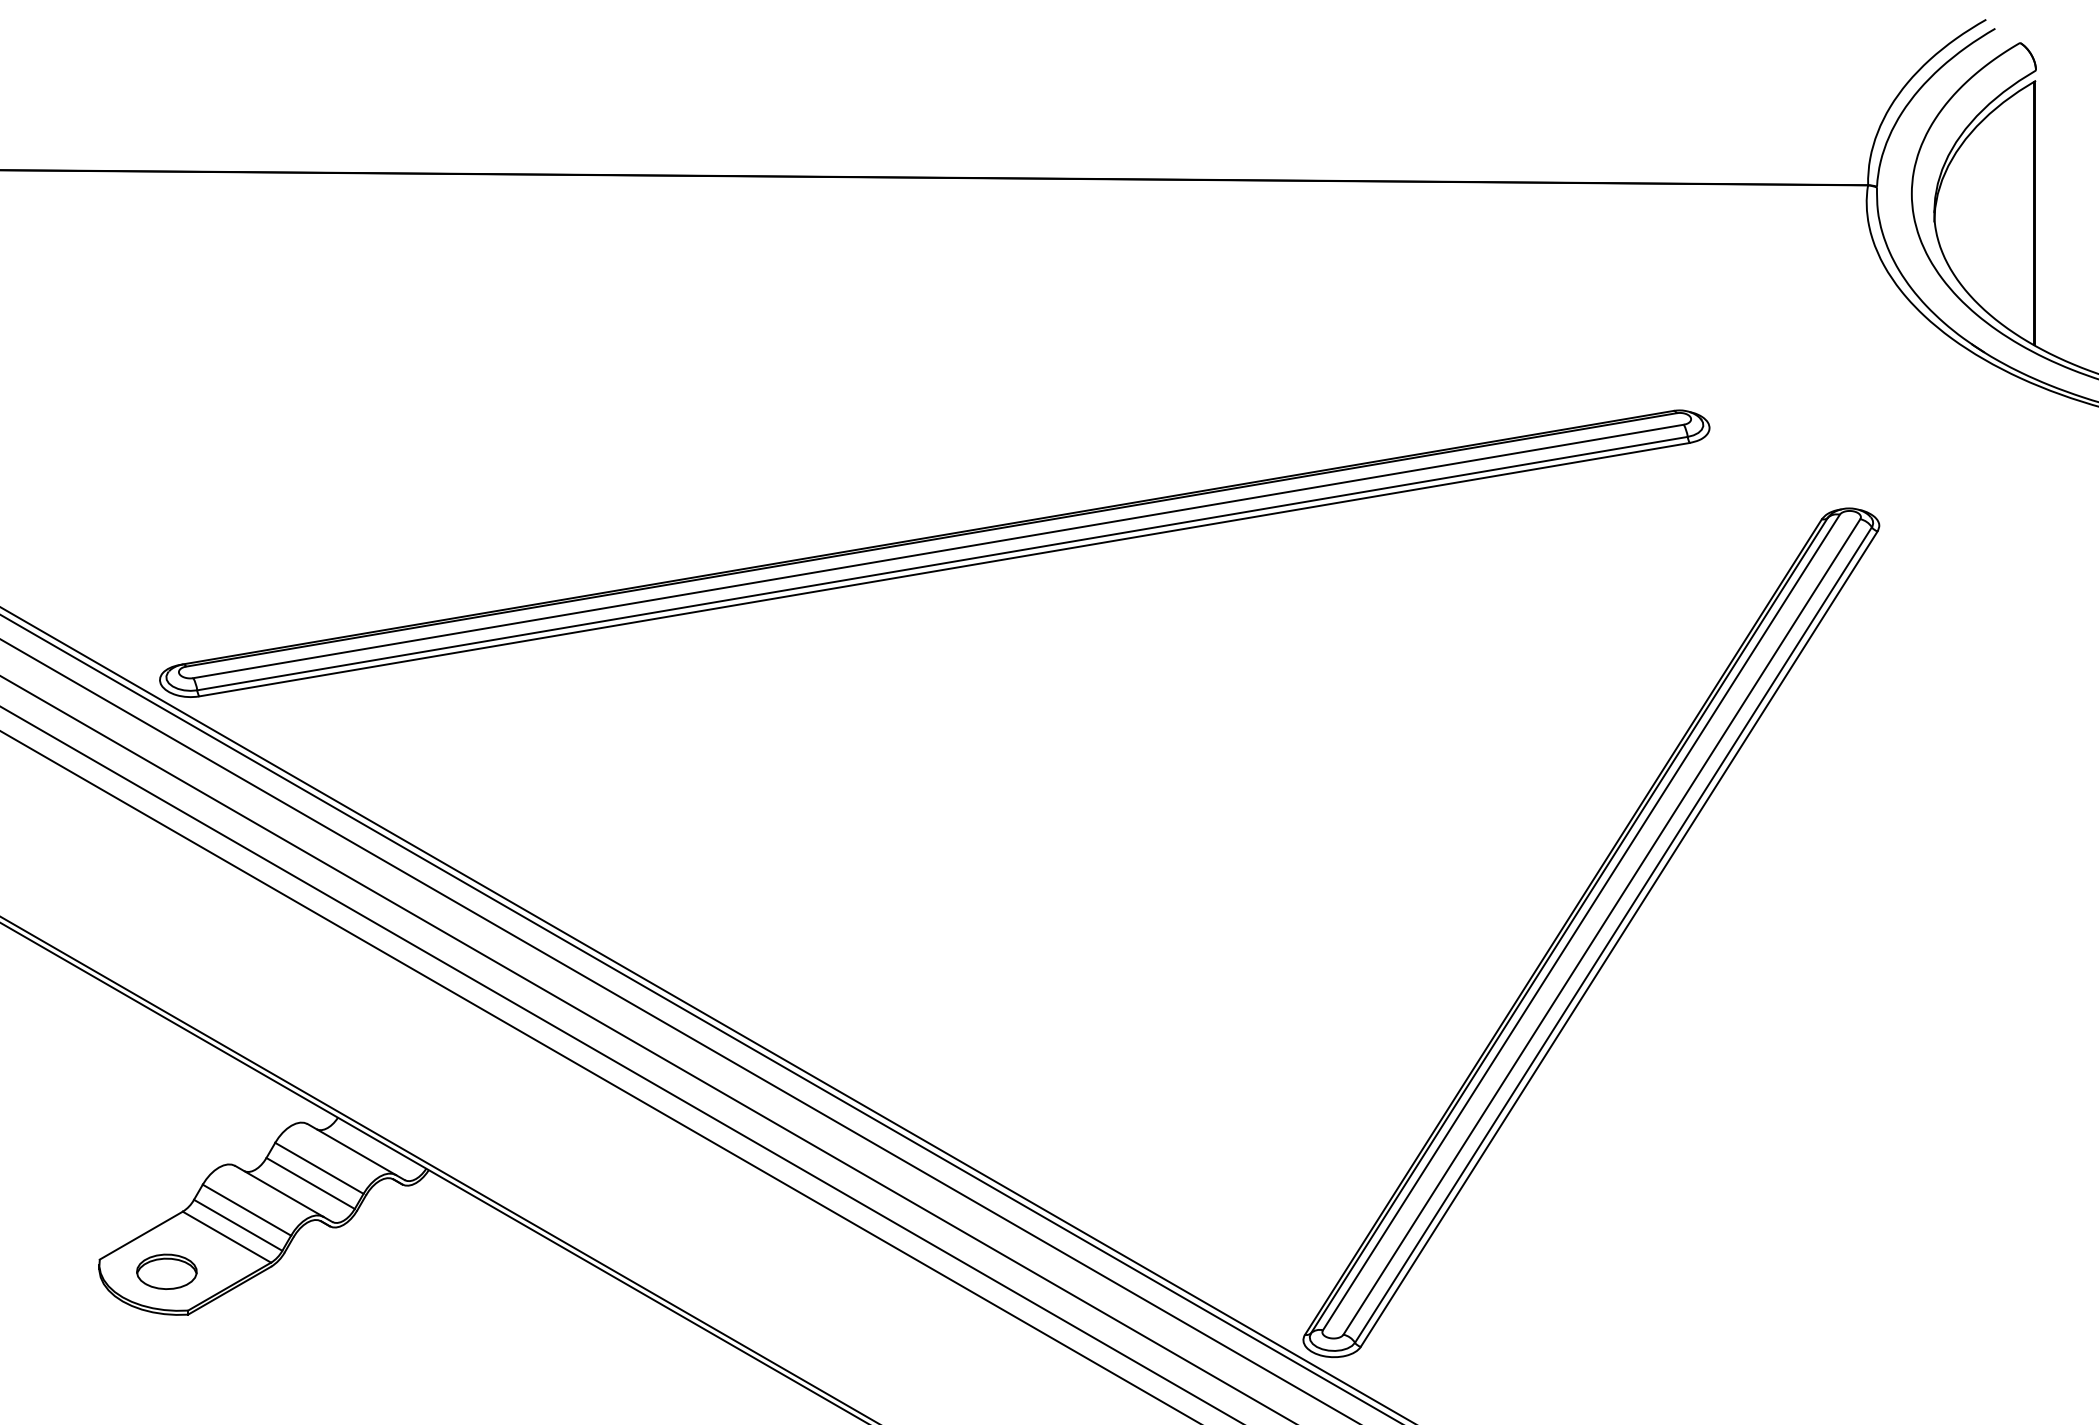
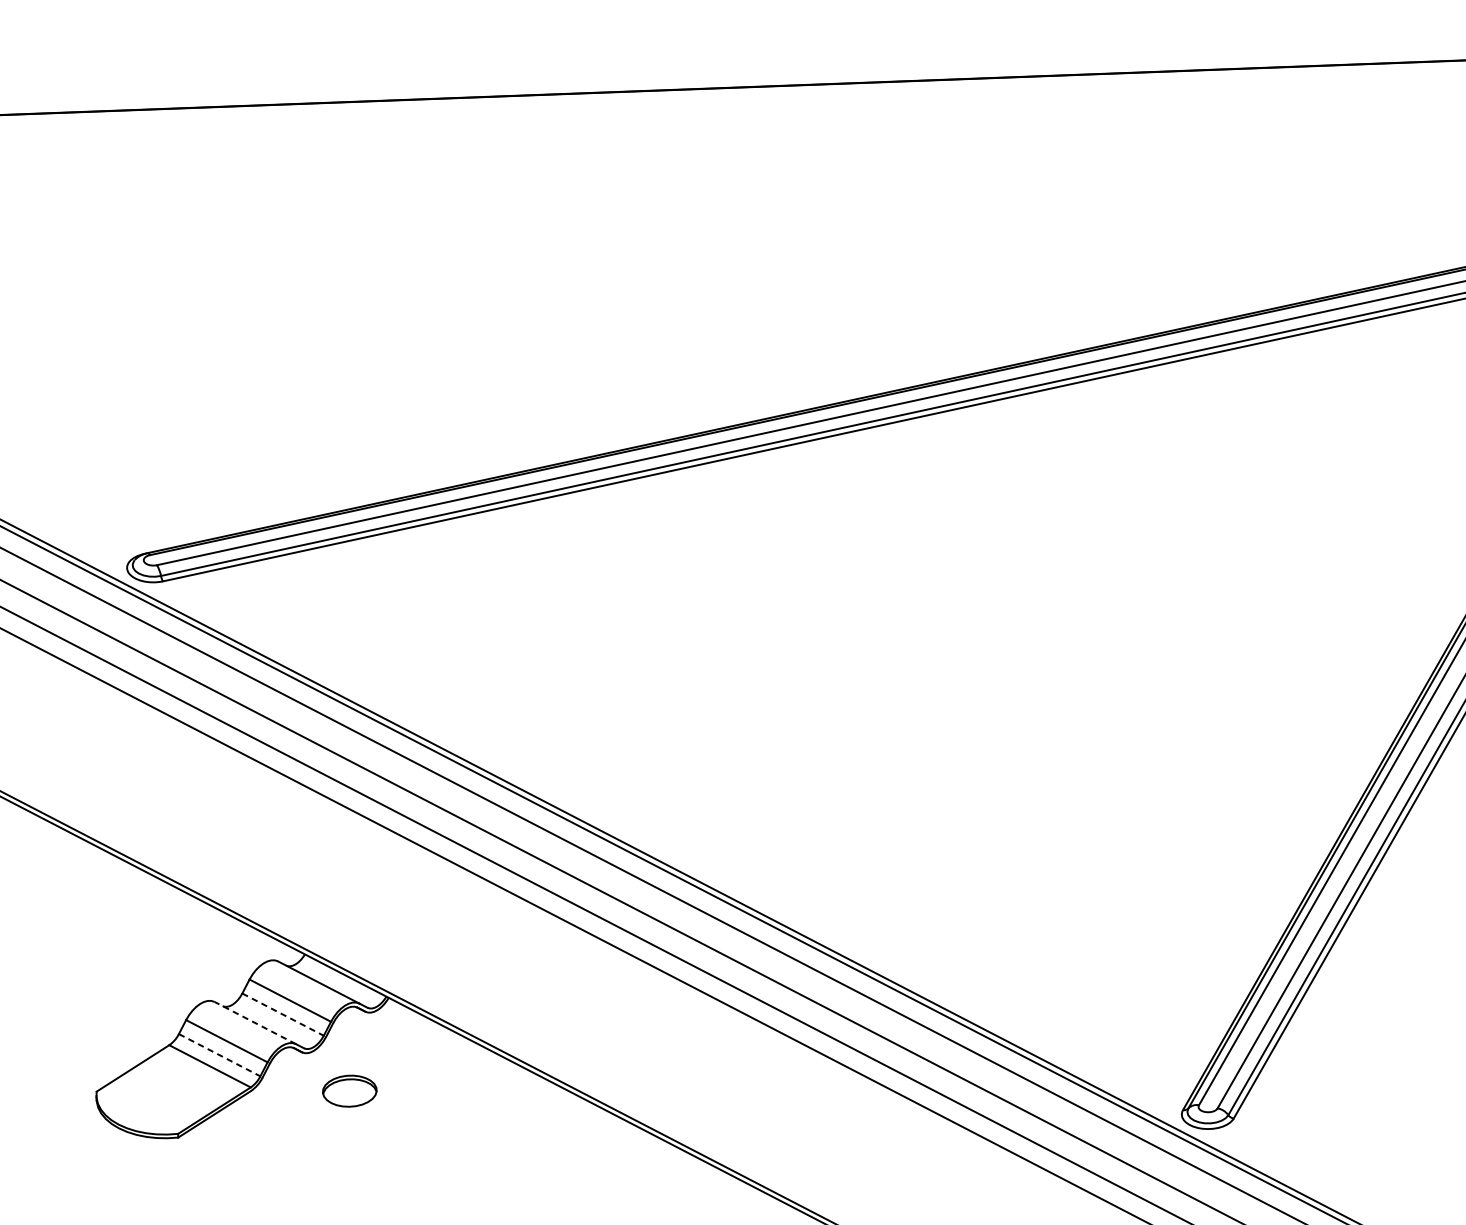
line: (310, 1183) -> (282, 1014), solid -> dashed
line: (279, 1191) -> (255, 1023), solid -> dashed
line: (238, 1225) -> (219, 1055), solid -> dashed
part: (166, 1271) -> (349, 1090), moved

